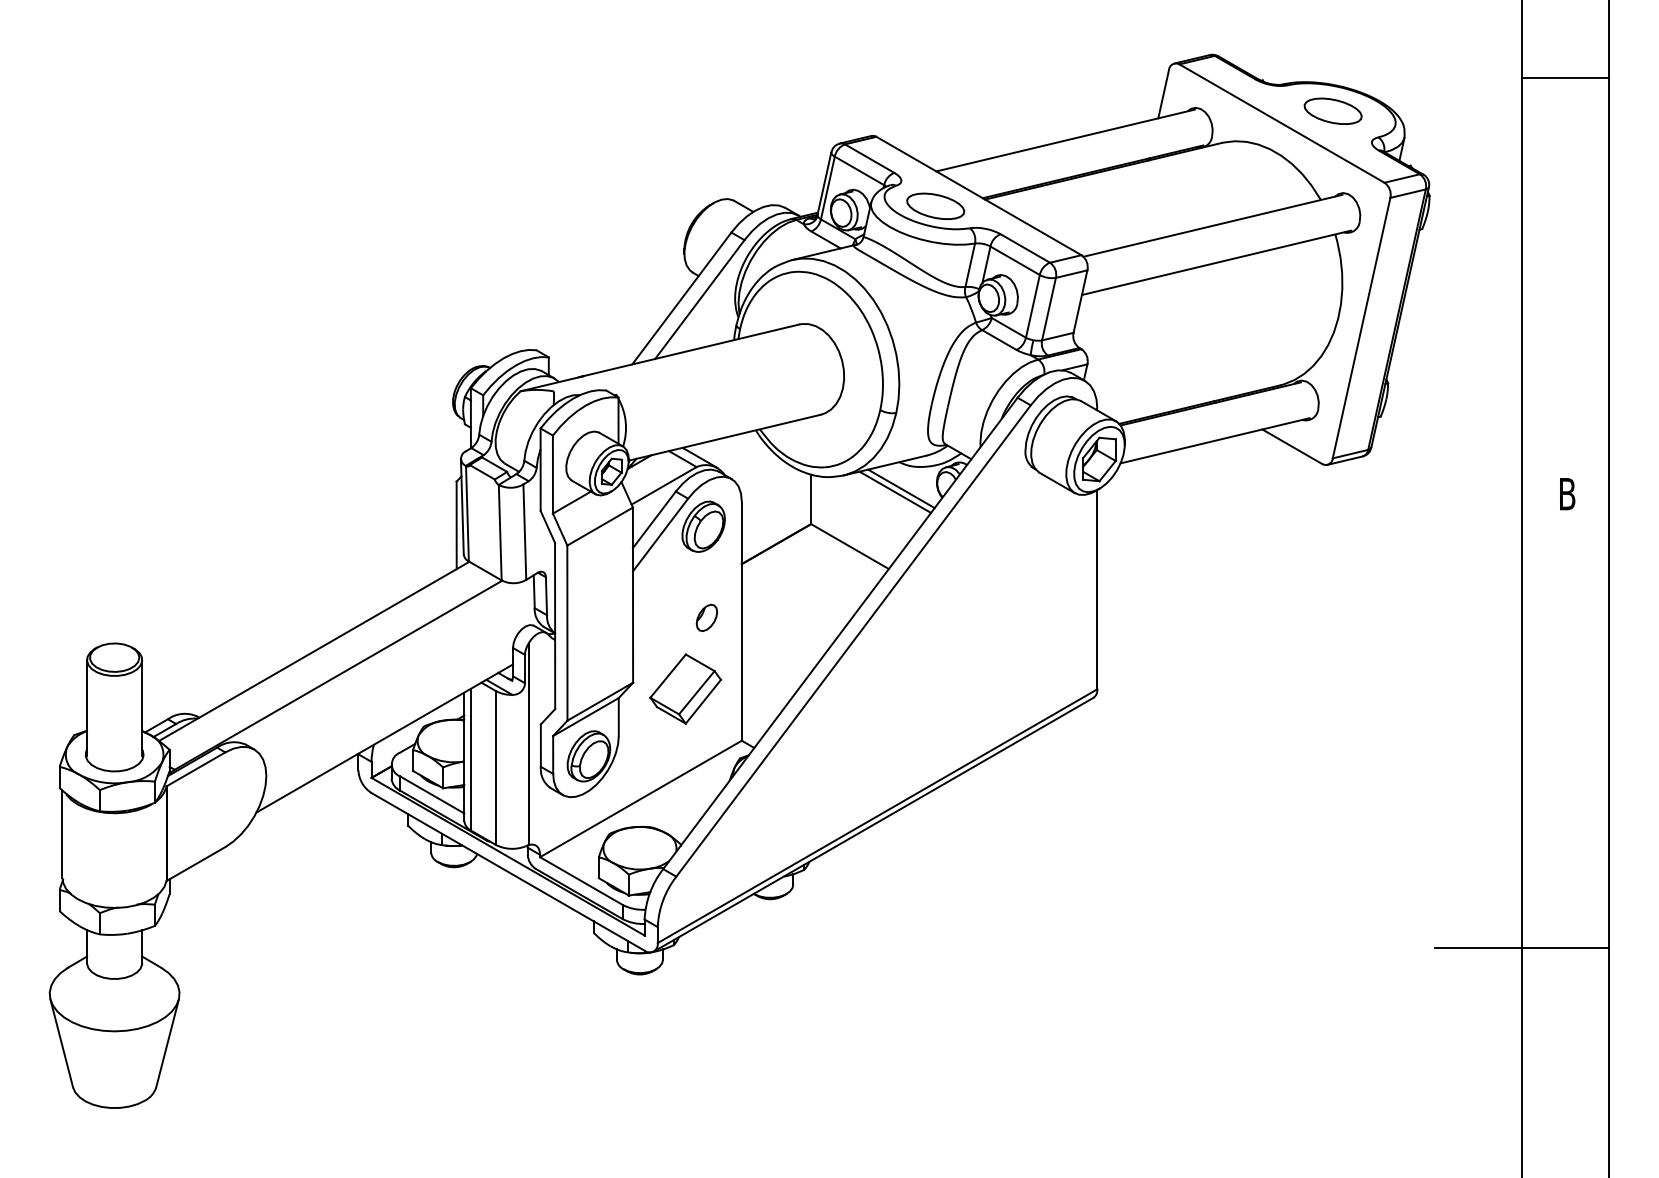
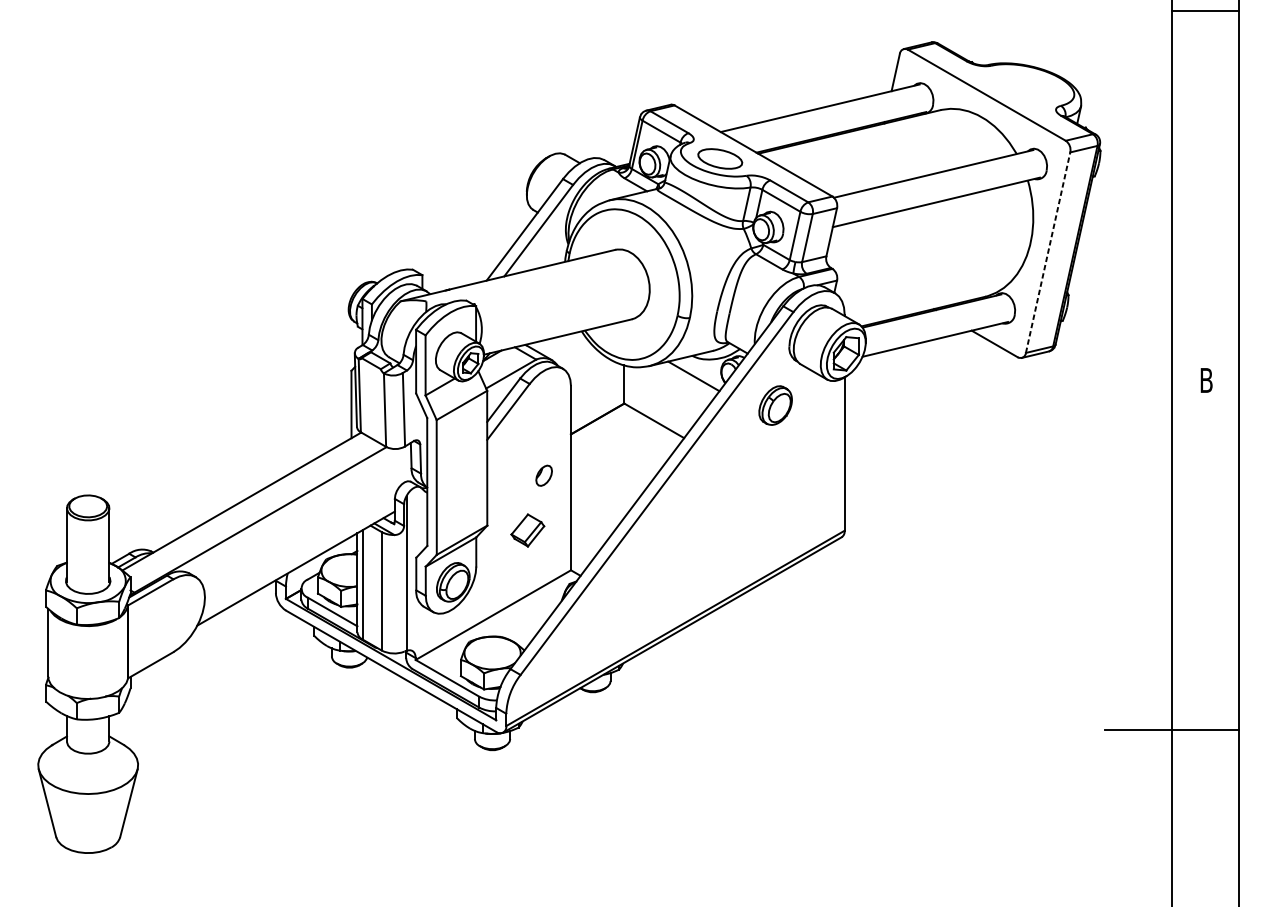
line: (1565, 77) -> (1205, 10), moved
part: (1332, 110) -> (1025, 85), removed
line: (1361, 327) -> (1048, 252), solid -> dashed
line: (895, 491) -> (689, 378), removed
part: (703, 526) -> (775, 405), moved
part: (685, 688) -> (527, 530), size x0.6

